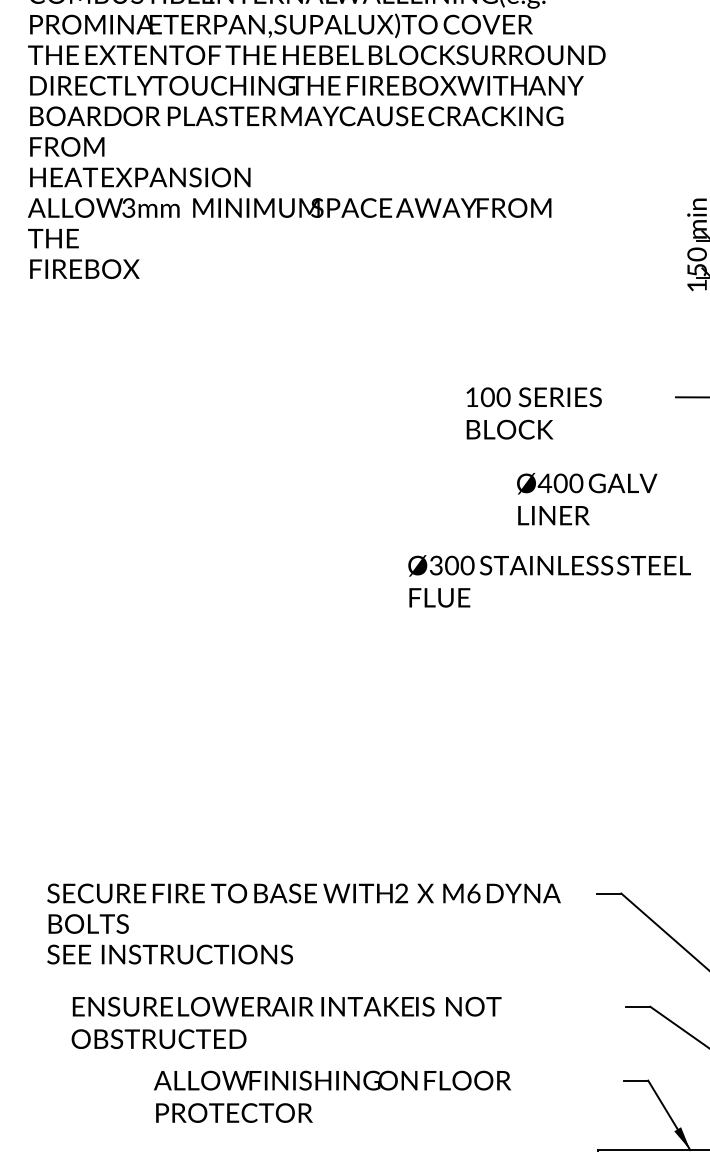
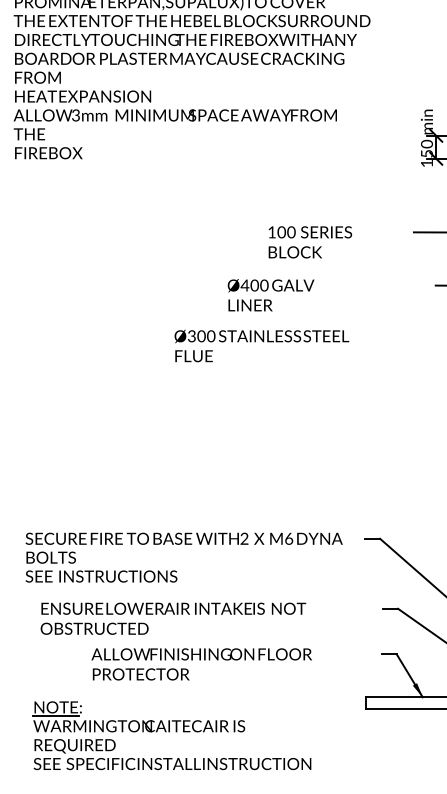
text: (534, 413) -> (310, 242), moved
text: (586, 499) -> (270, 295), moved
text: (549, 580) -> (261, 345), moved

